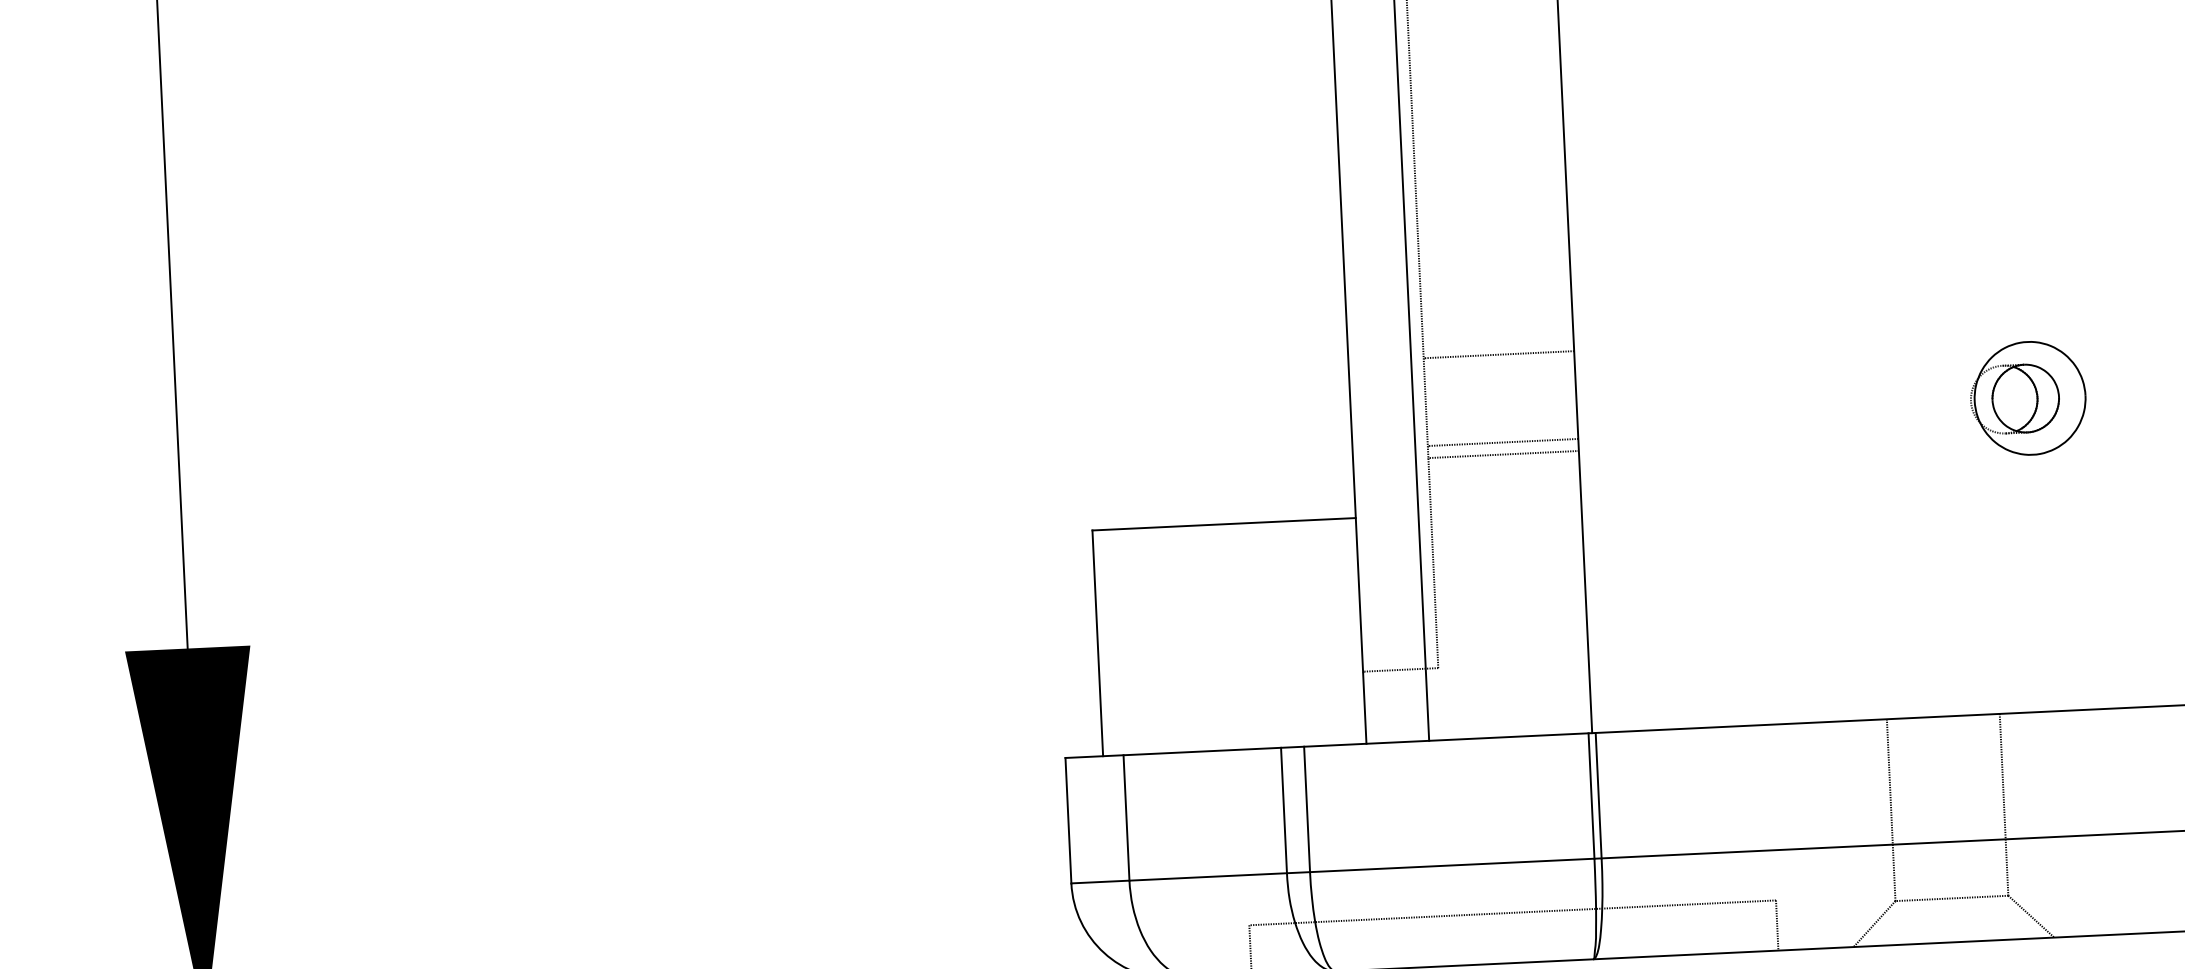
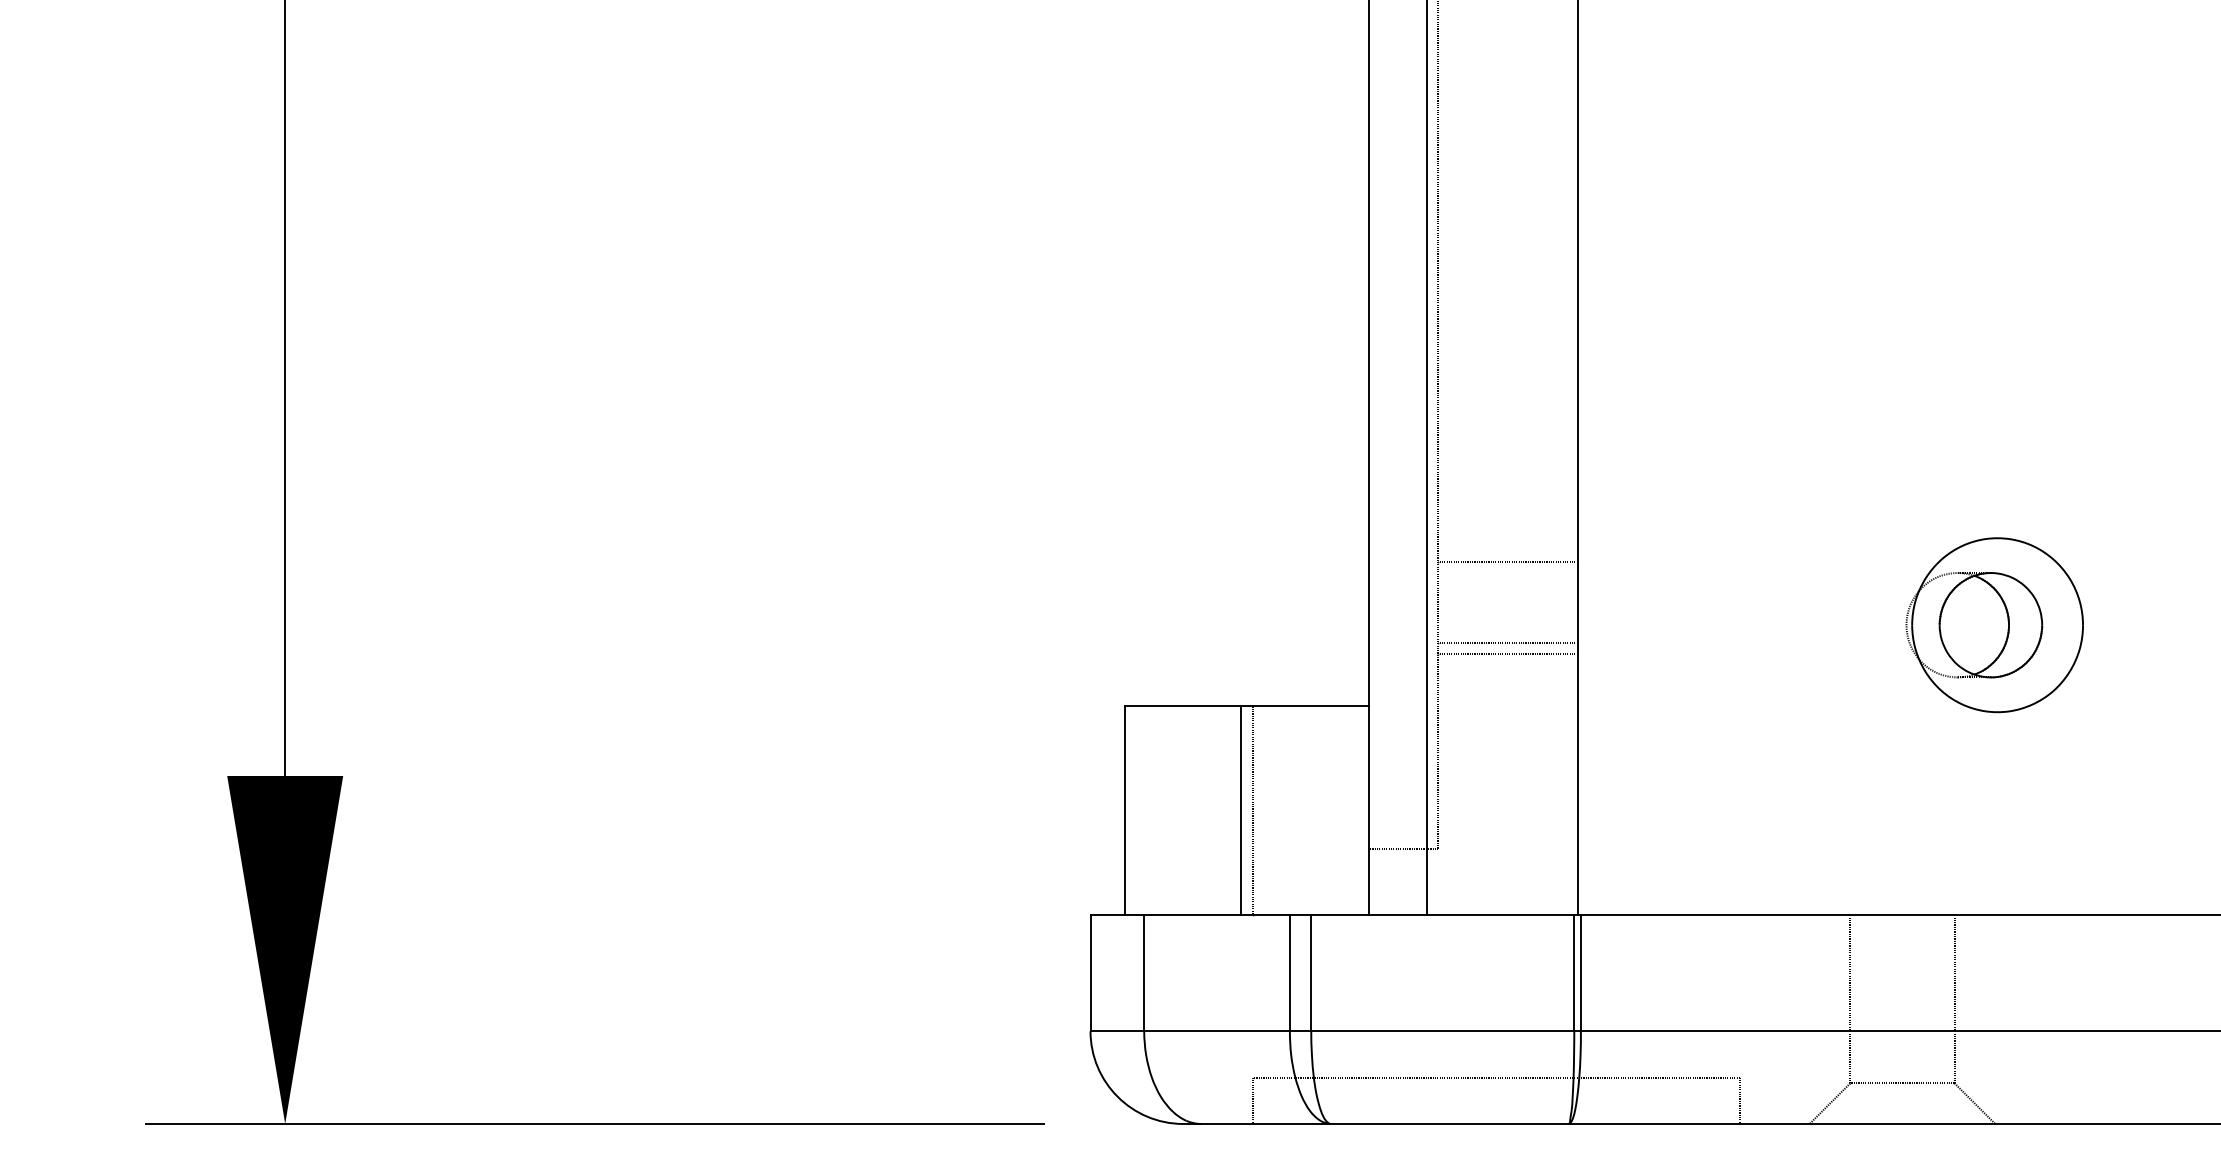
part: (2028, 398) -> (1994, 625), size x1.67
line: (1235, 636) -> (1252, 810), added
line: (1223, 637) -> (1241, 810), added

